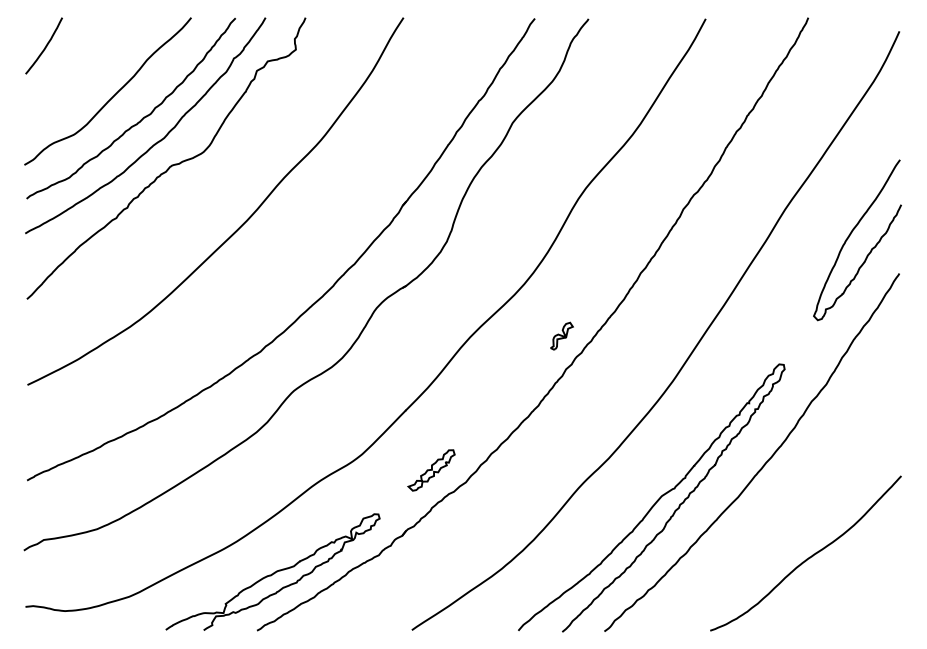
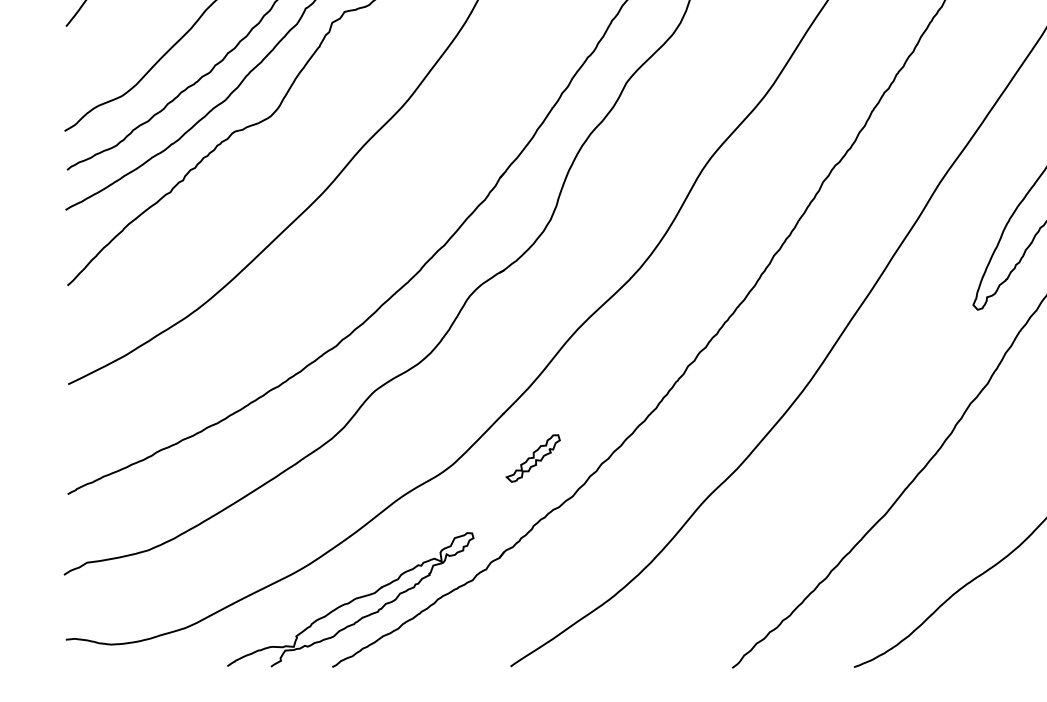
part: (561, 335) -> (682, 327), removed
part: (431, 470) -> (533, 458), moved
curve: (655, 501) -> (790, 518), removed

